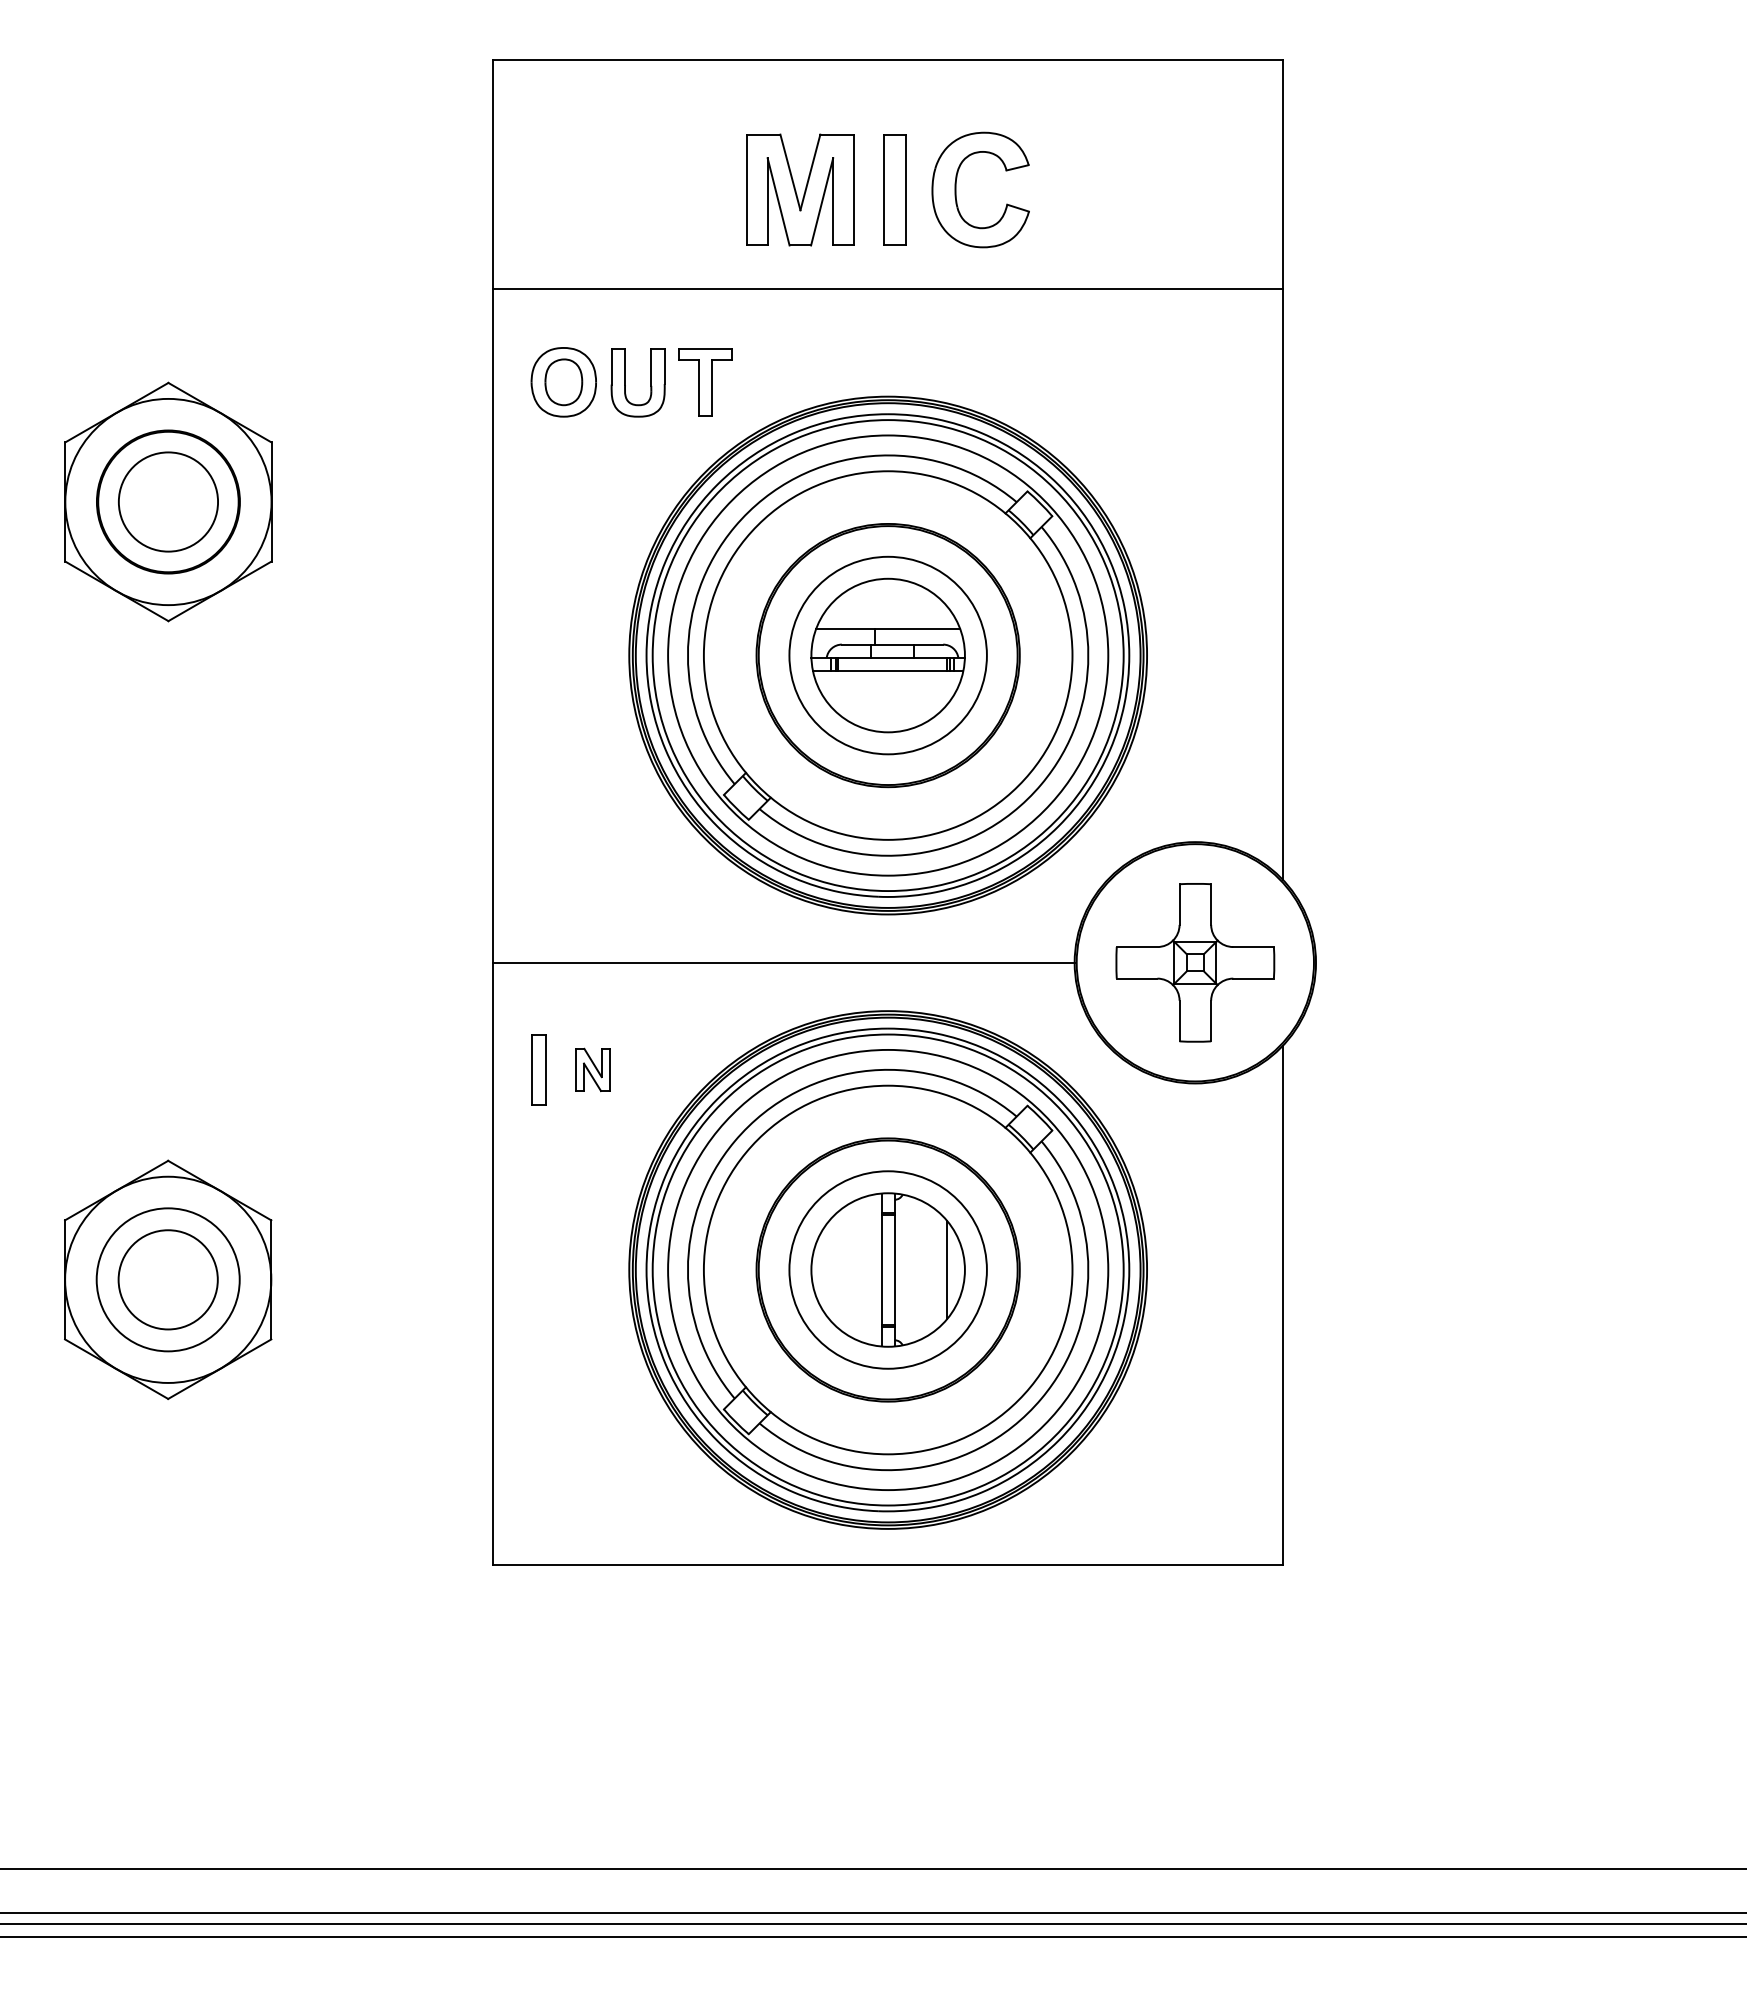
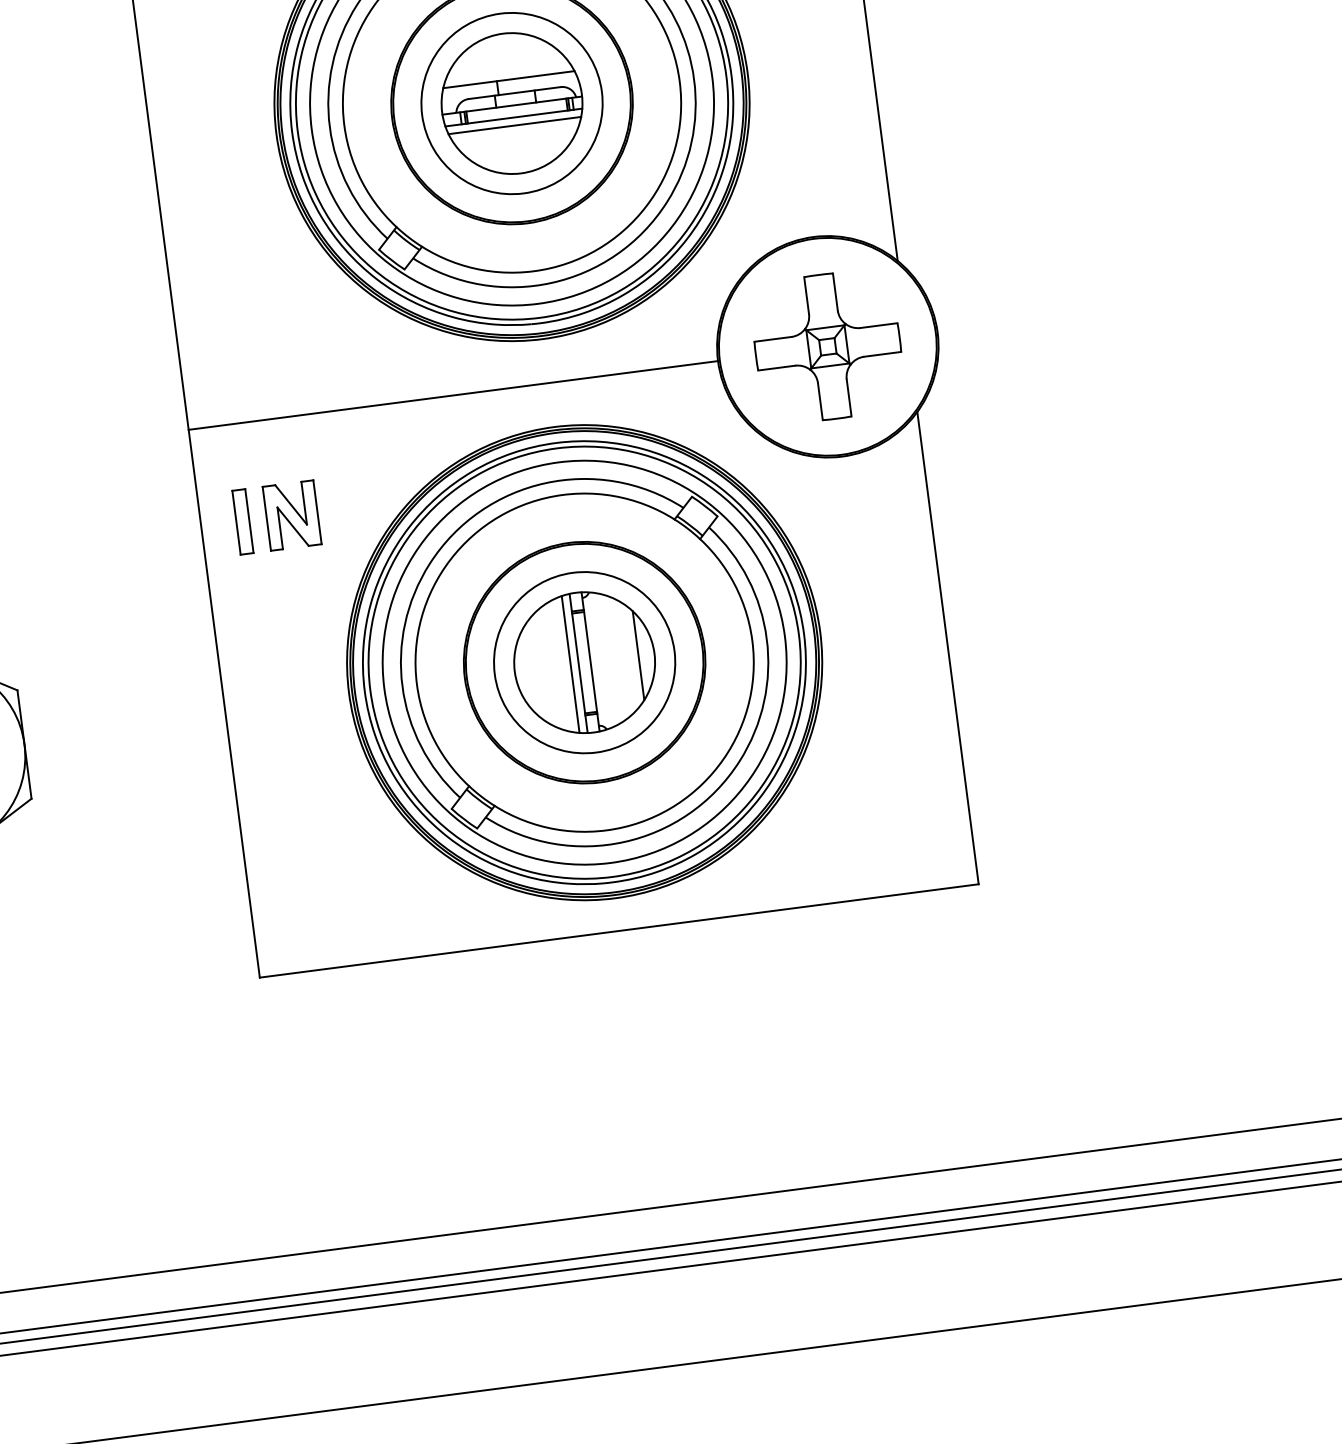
line: (888, 679) -> (515, 125), added
part: (592, 1069) -> (291, 515), size x1.67
line: (872, 1269) -> (570, 664), added

